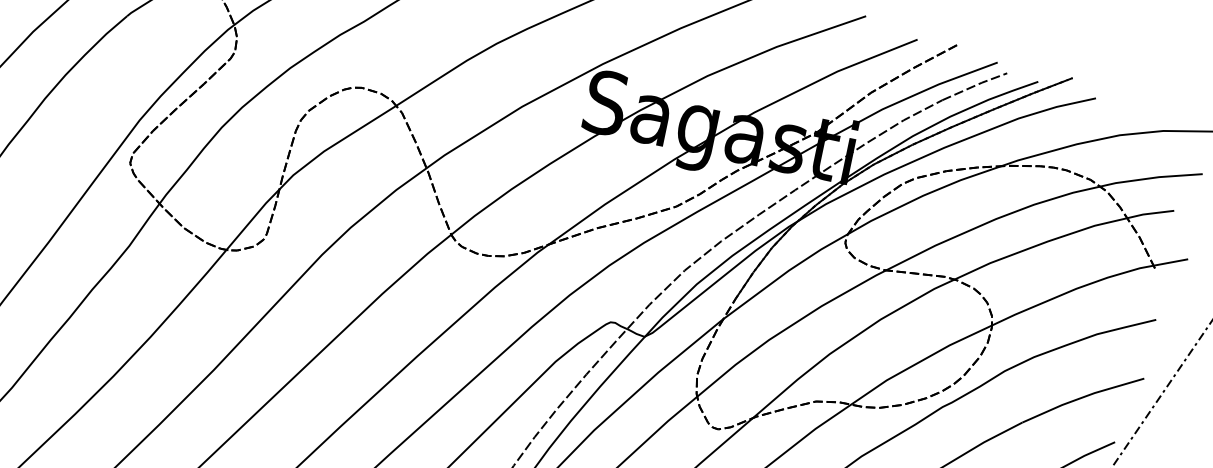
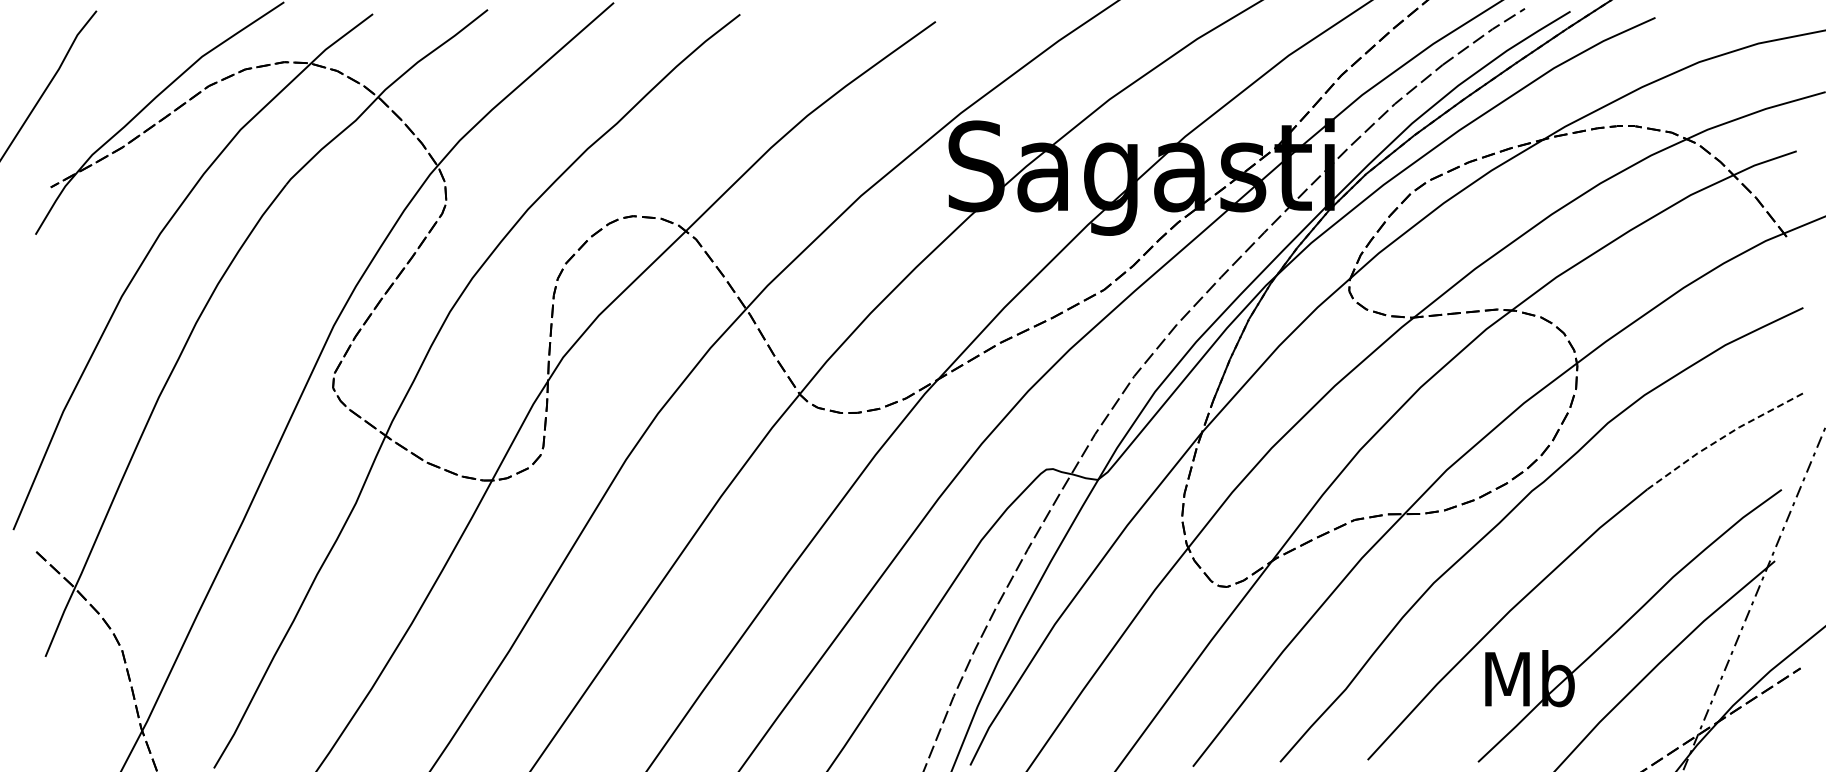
line: (1082, 397) -> (1723, 437), solid -> dashed

